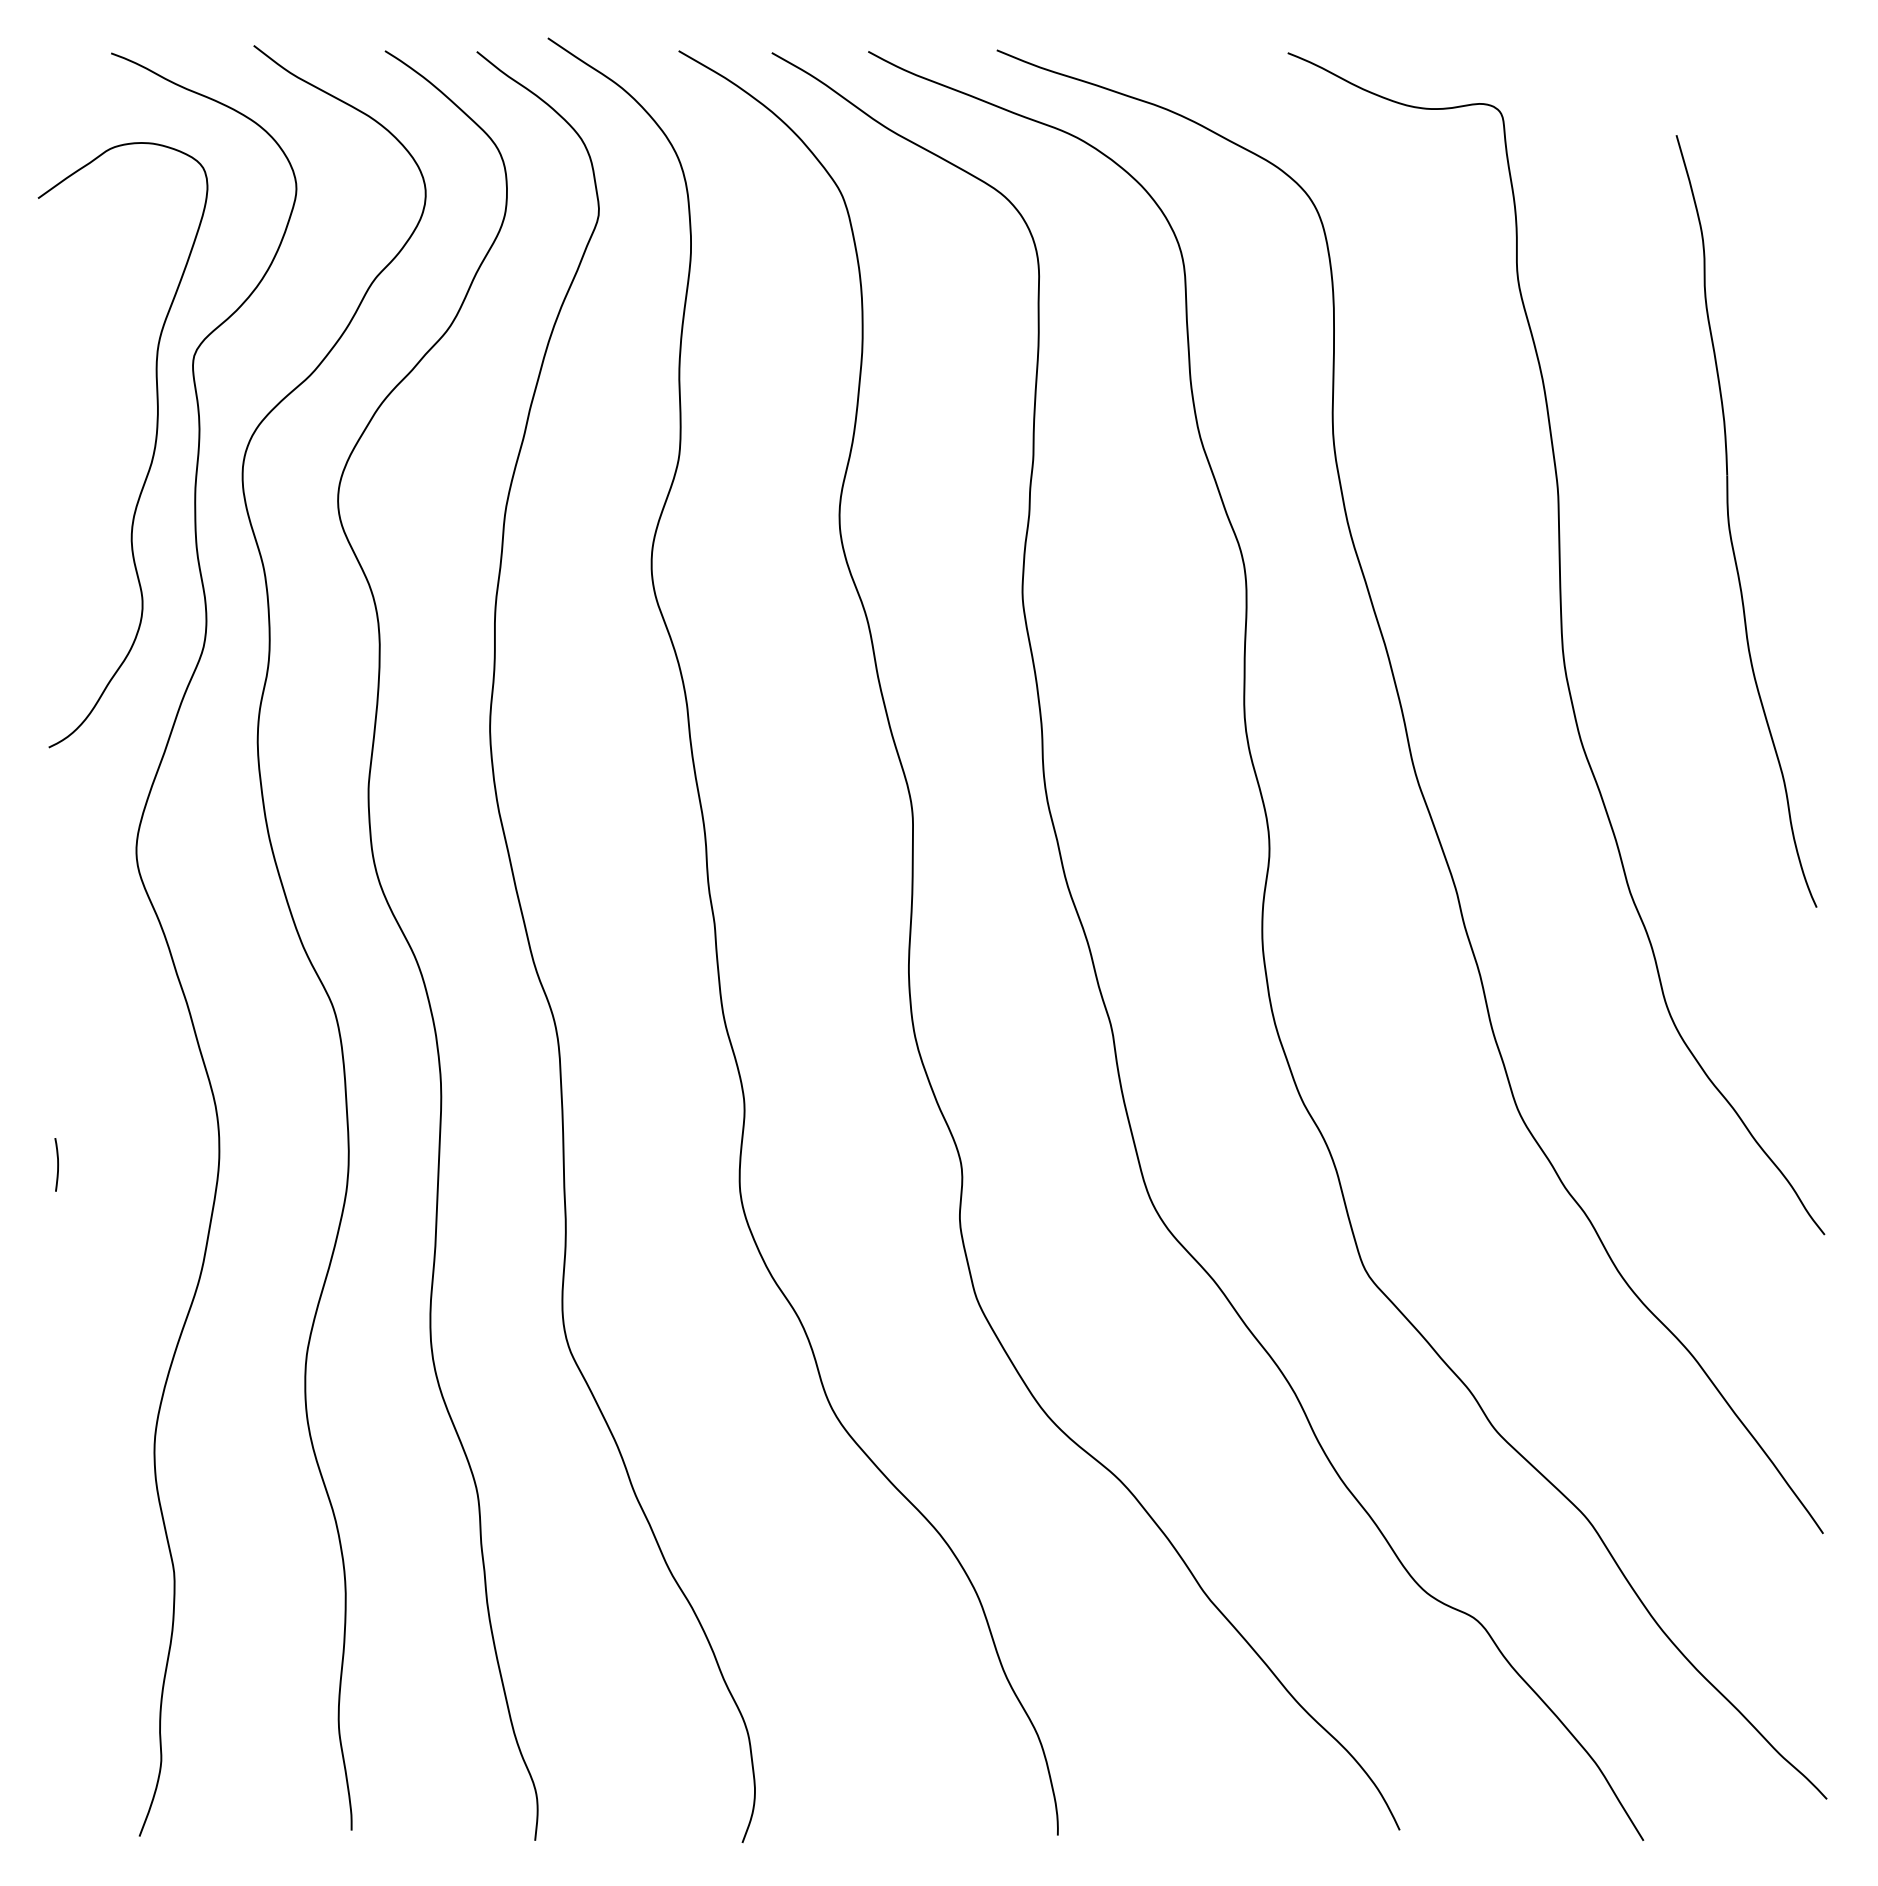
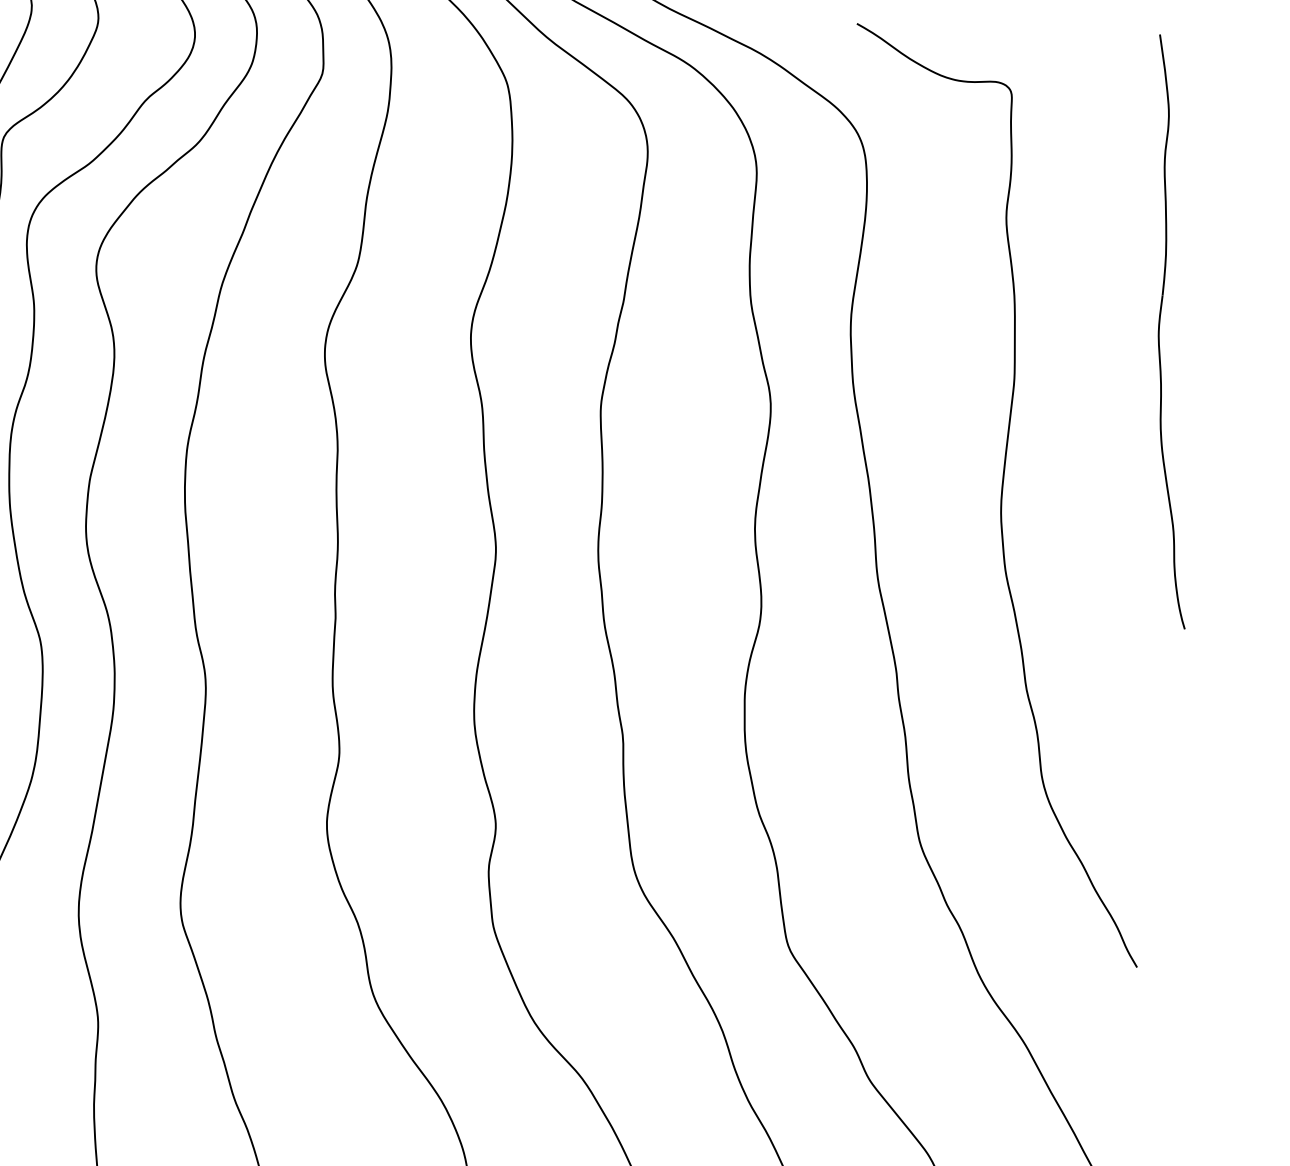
part: (1730, 526) -> (1159, 334), moved

